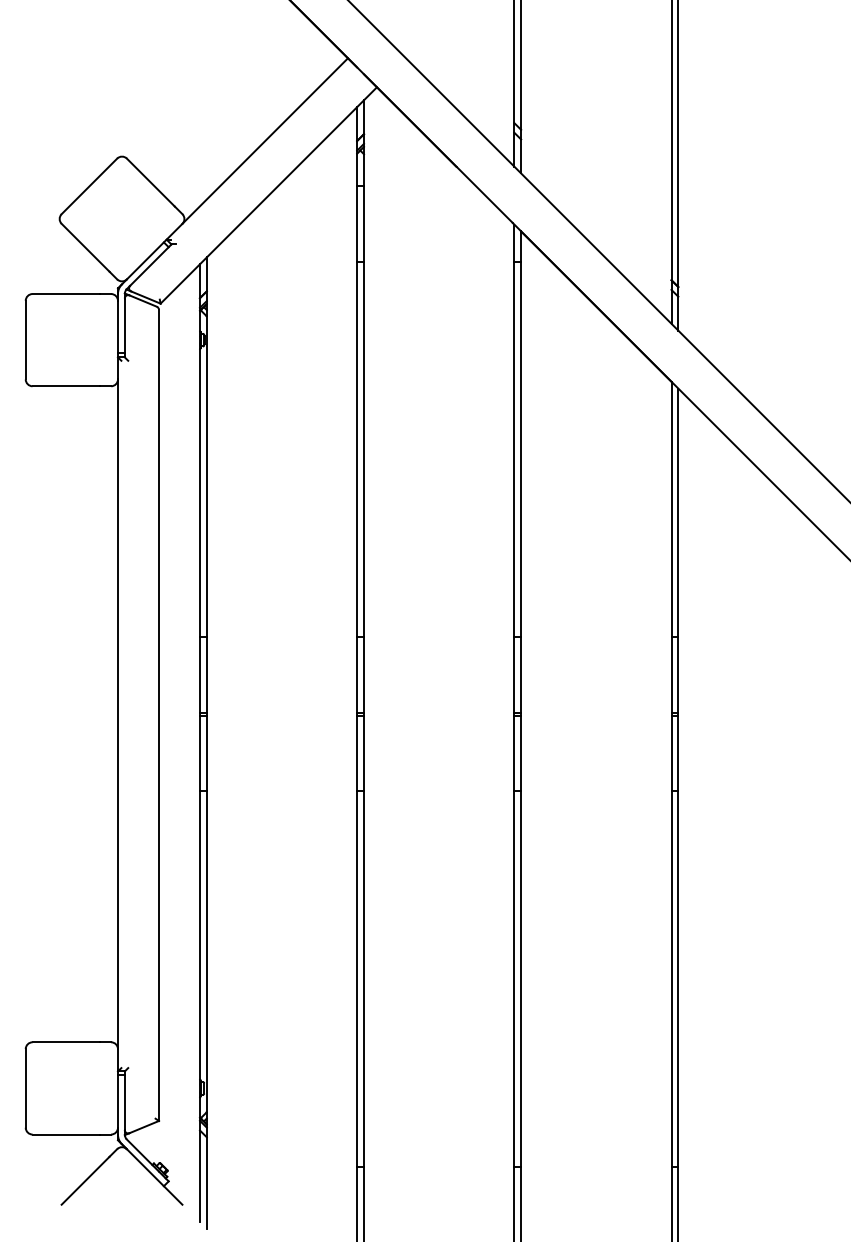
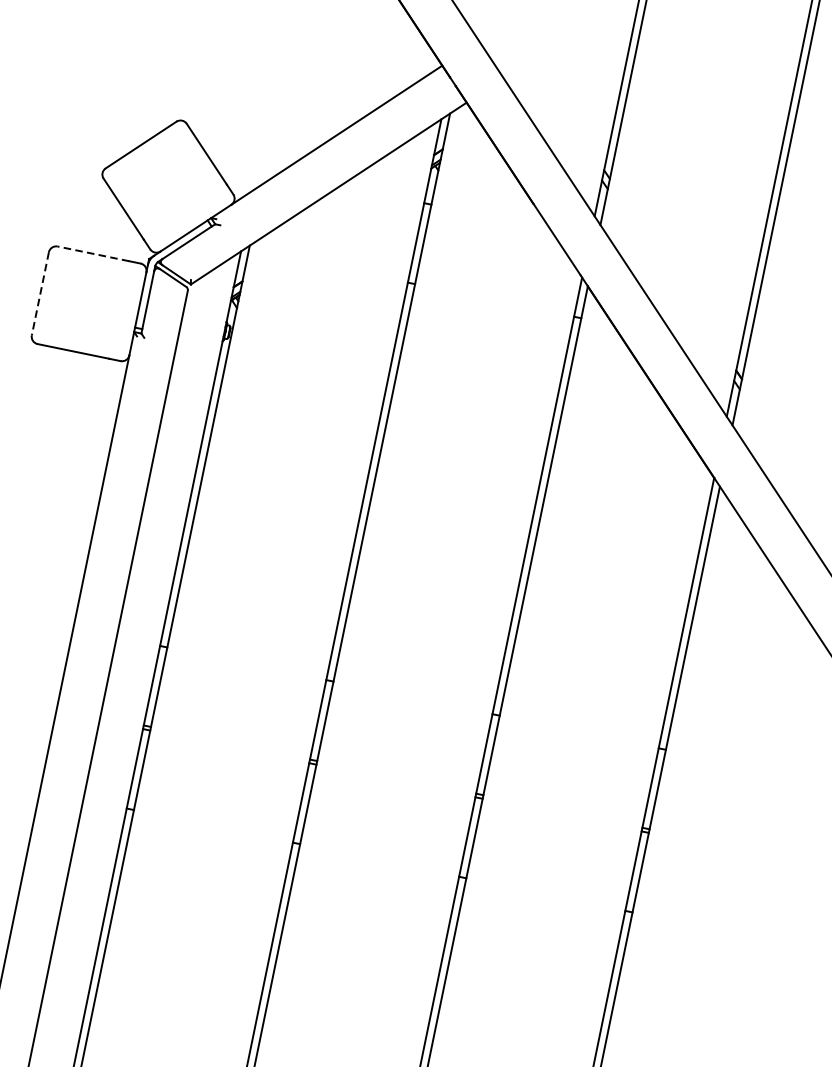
line: (66, 294) -> (93, 254), solid -> dashed
line: (25, 340) -> (40, 294), solid -> dashed

